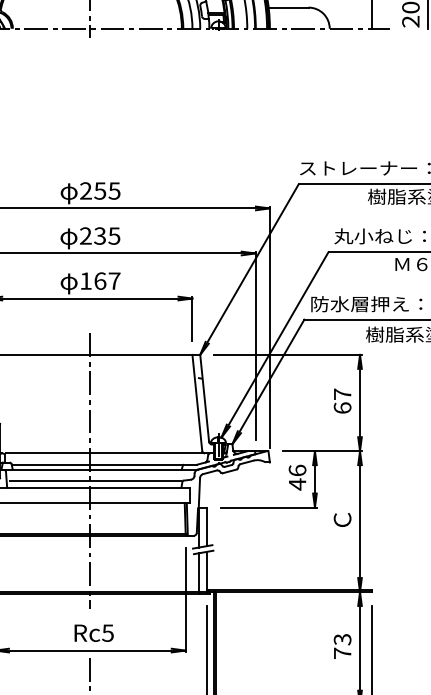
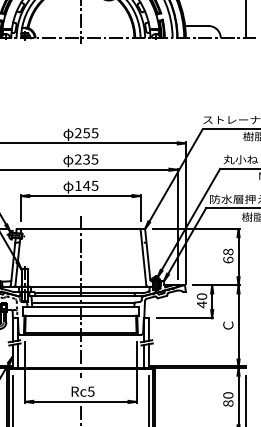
text: (106, 280) -> (90, 185), 167 -> 145
text: (342, 393) -> (228, 251), 67 -> 68
text: (296, 470) -> (201, 296), 46 -> 40
text: (342, 646) -> (228, 399), 73 -> 80

